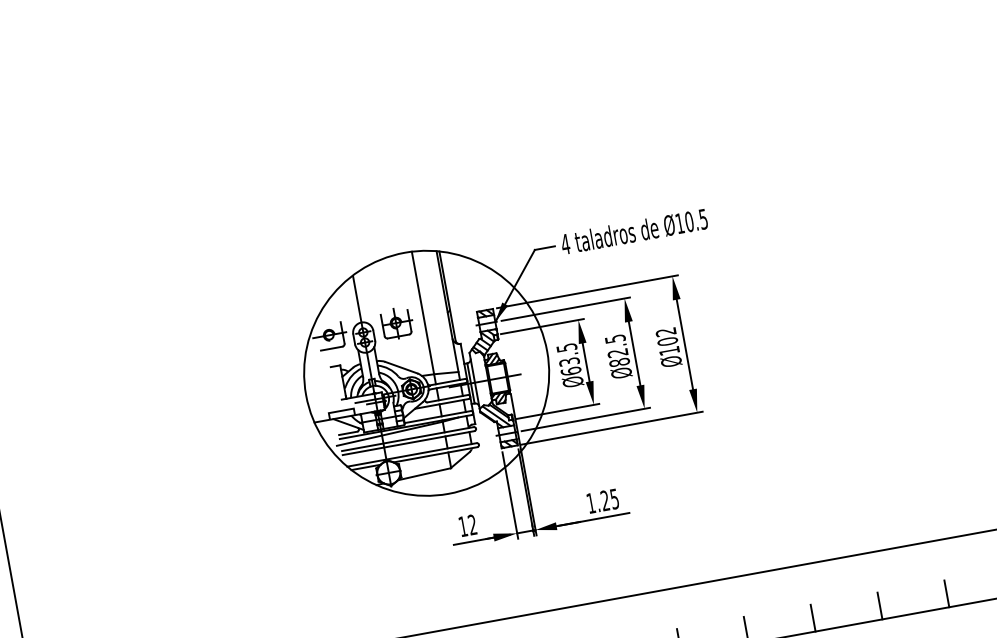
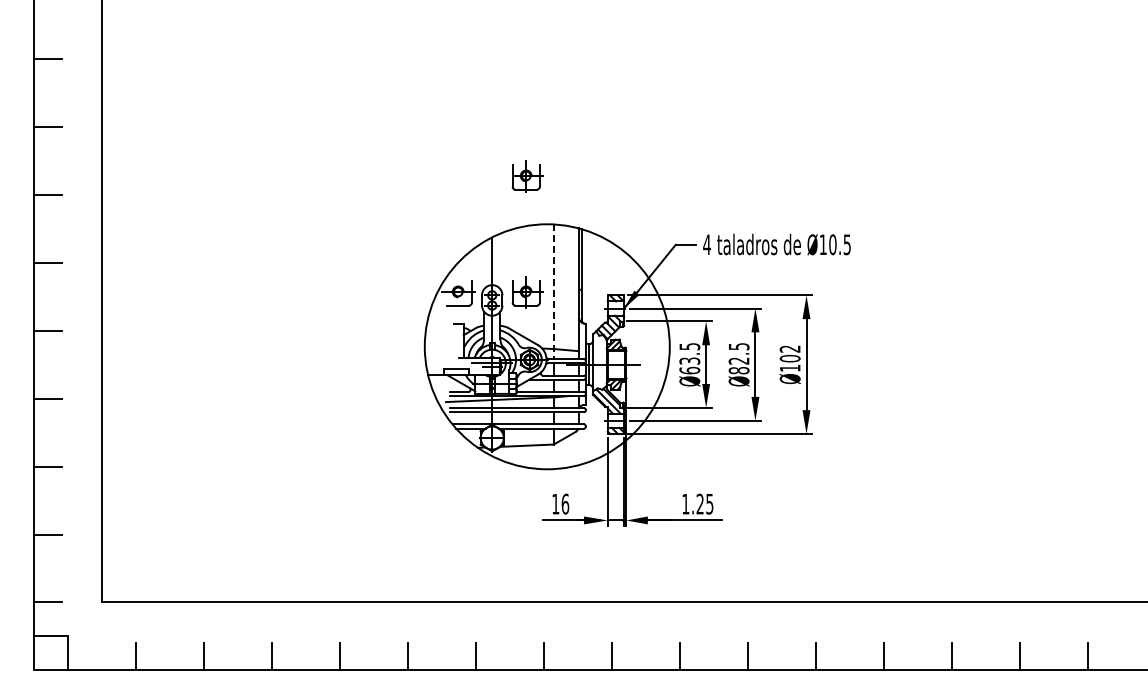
part: (376, 209) -> (527, 176), added
line: (424, 318) -> (554, 292), solid -> dashed
text: (472, 524) -> (565, 503), 12 -> 16

